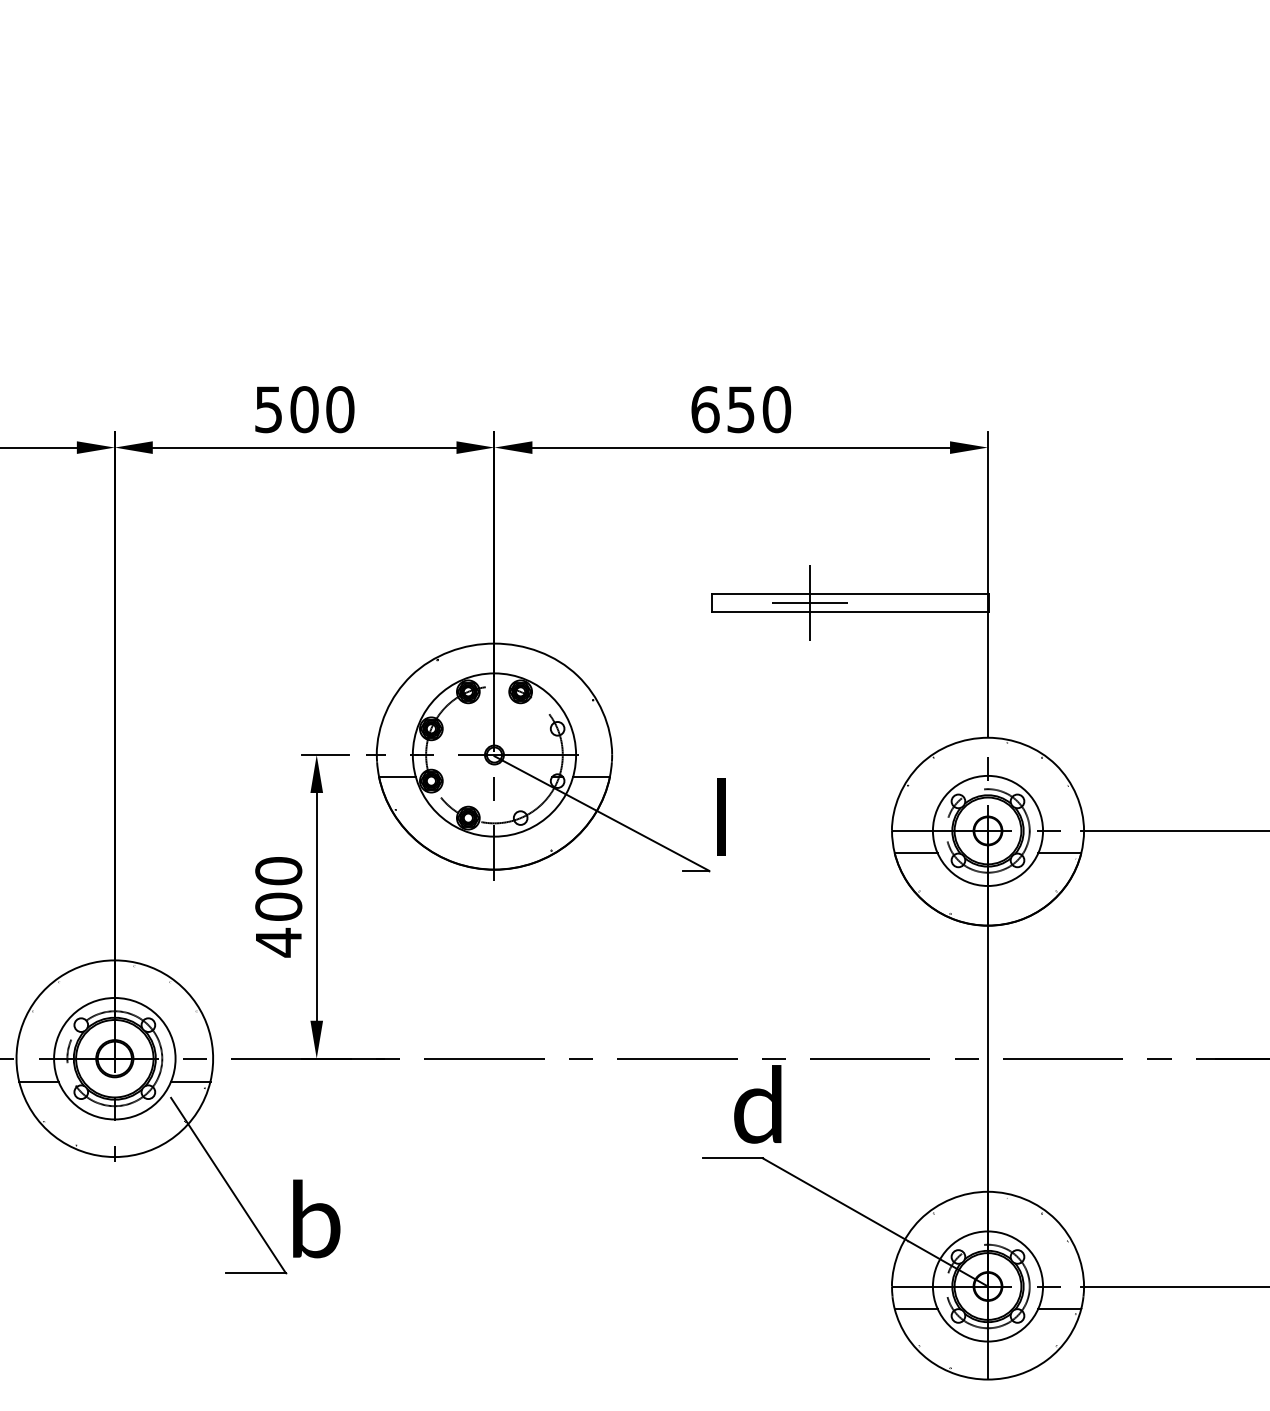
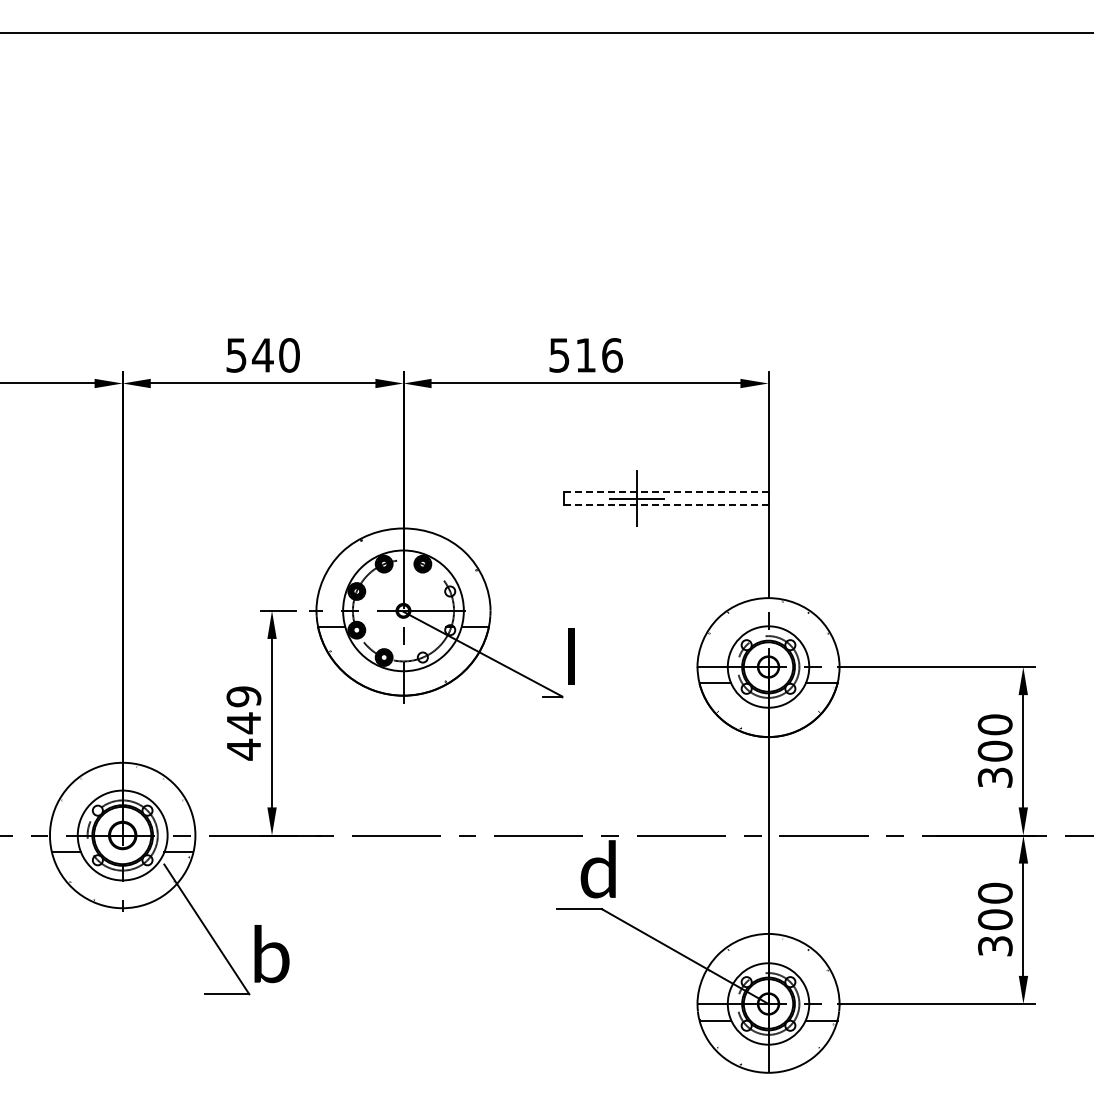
text: (303, 409) -> (262, 355), 500 -> 540
text: (740, 409) -> (585, 355), 650 -> 516
line: (851, 593) -> (667, 491), solid -> dashed
line: (851, 612) -> (667, 505), solid -> dashed
text: (278, 889) -> (243, 710), 400 -> 449

